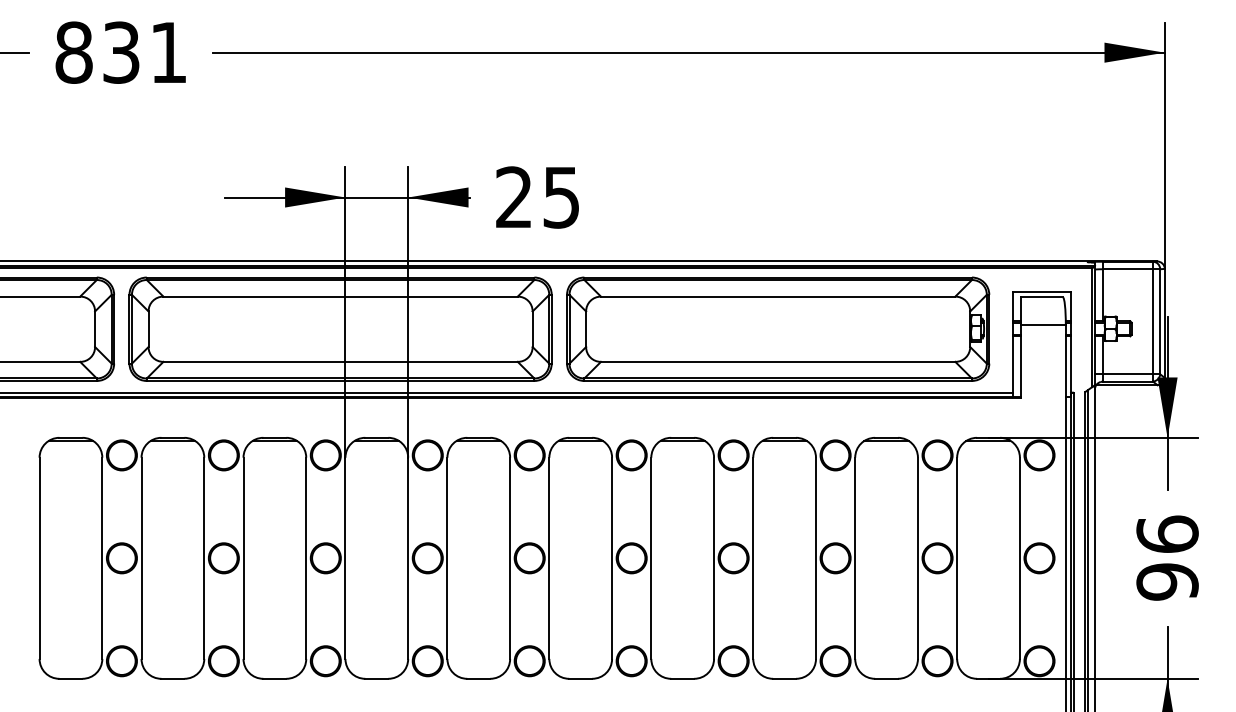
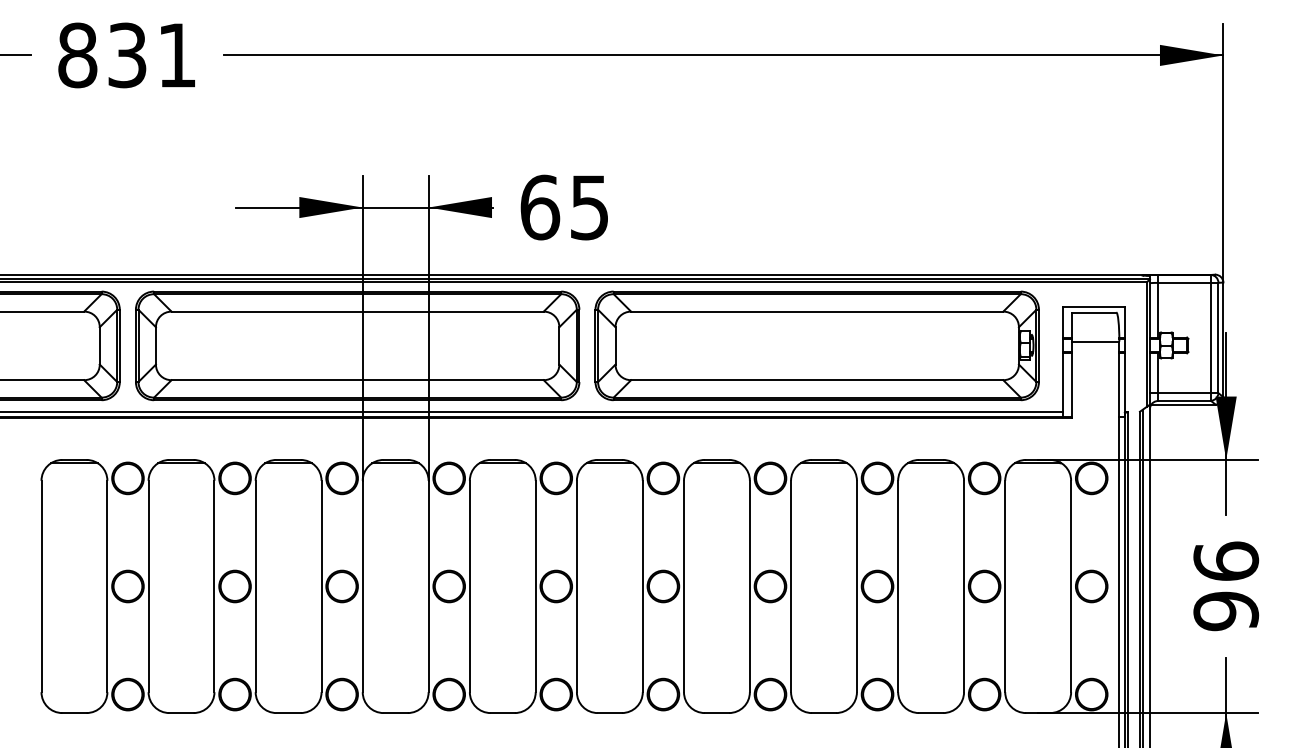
text: (514, 197) -> (540, 207), 25 -> 65

